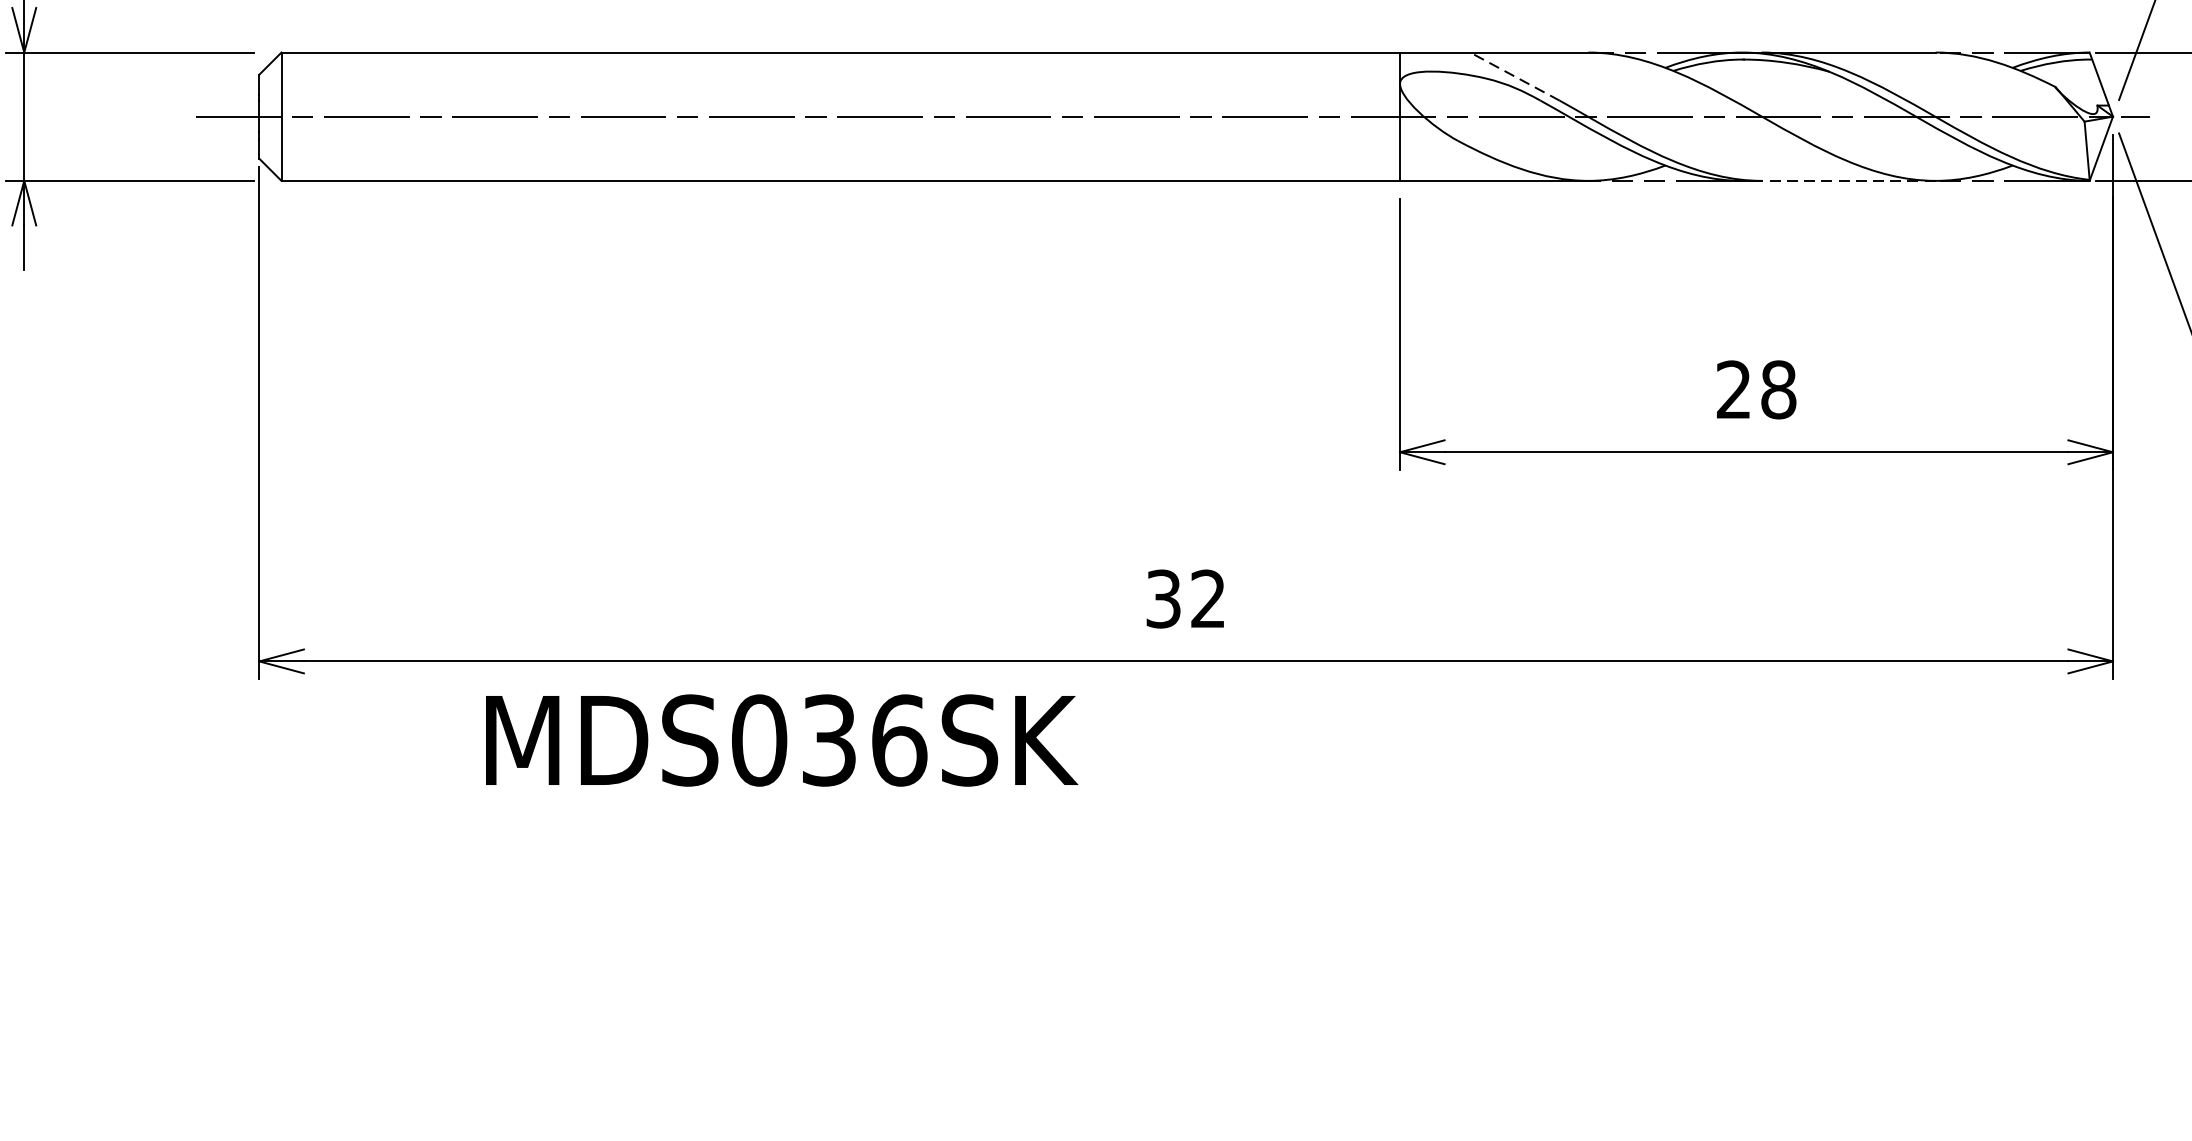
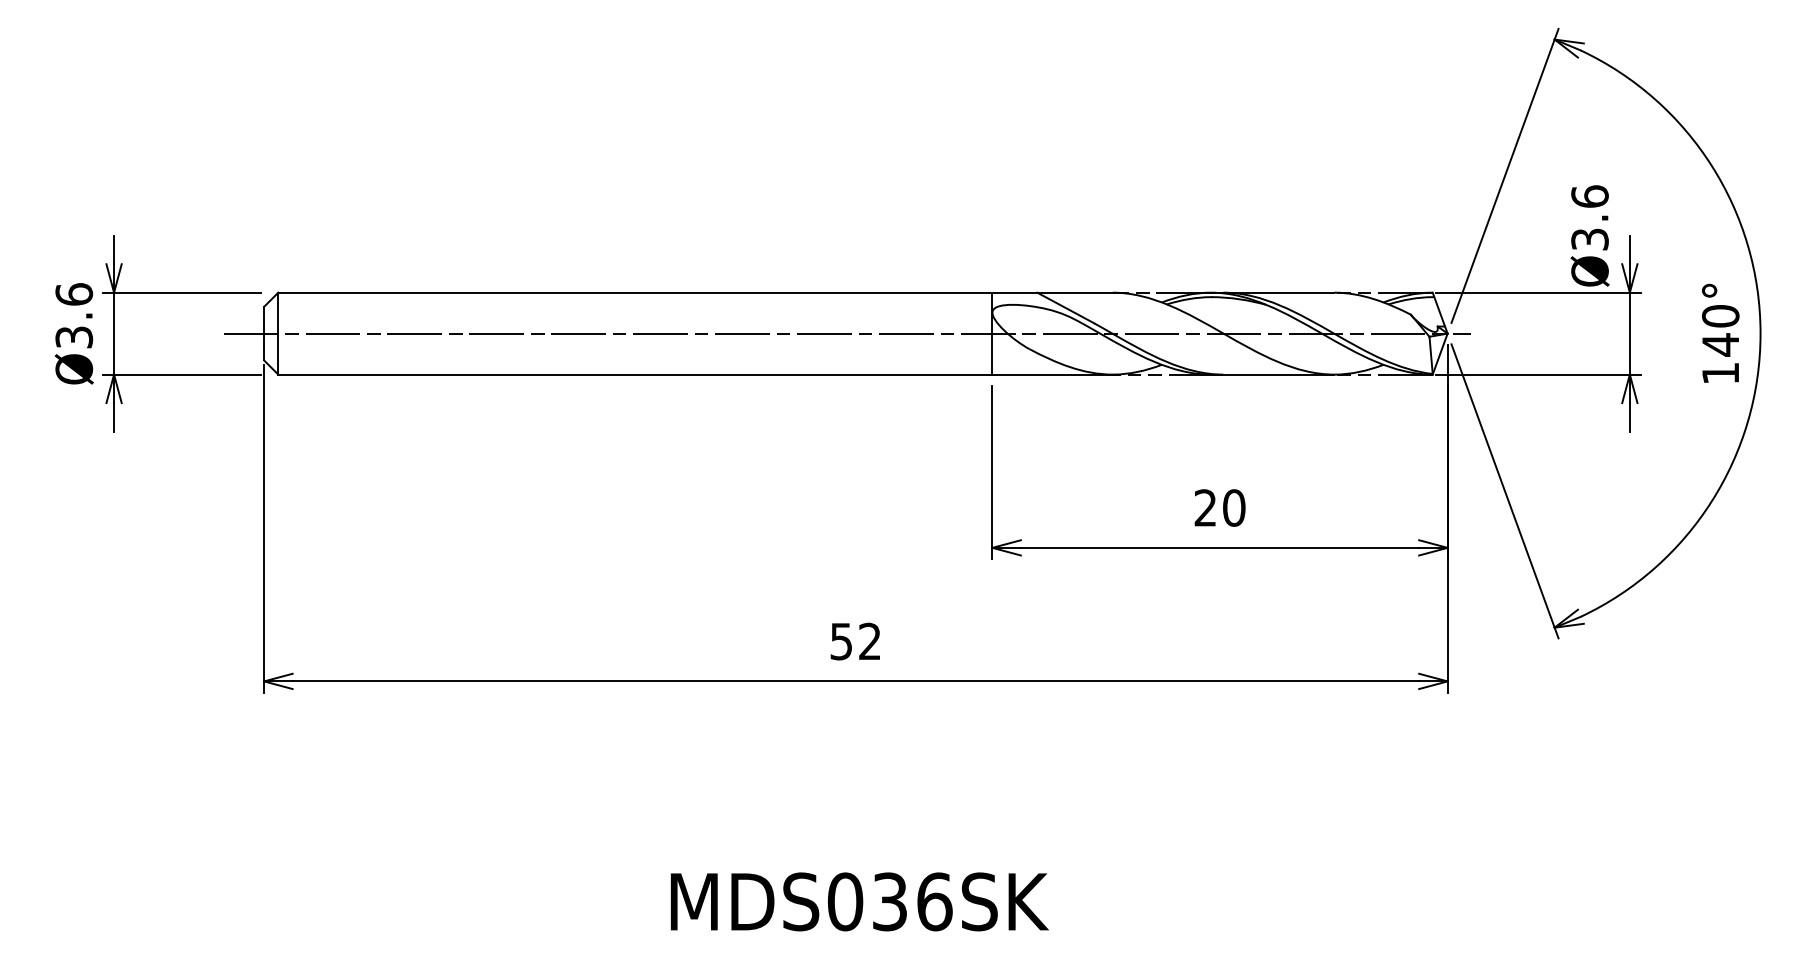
line: (1514, 75) -> (1065, 307), dashed -> solid
line: (1838, 180) -> (1272, 374), dashed -> solid
text: (1779, 389) -> (1234, 507), 28 -> 20
text: (1163, 597) -> (841, 640), 32 -> 52
text: (781, 739) -> (859, 901), moved

